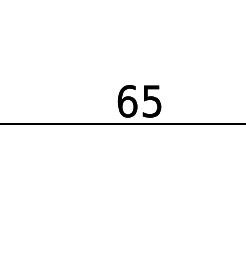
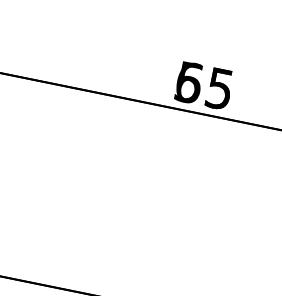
text: (127, 101) -> (189, 82), 65 -> 55

